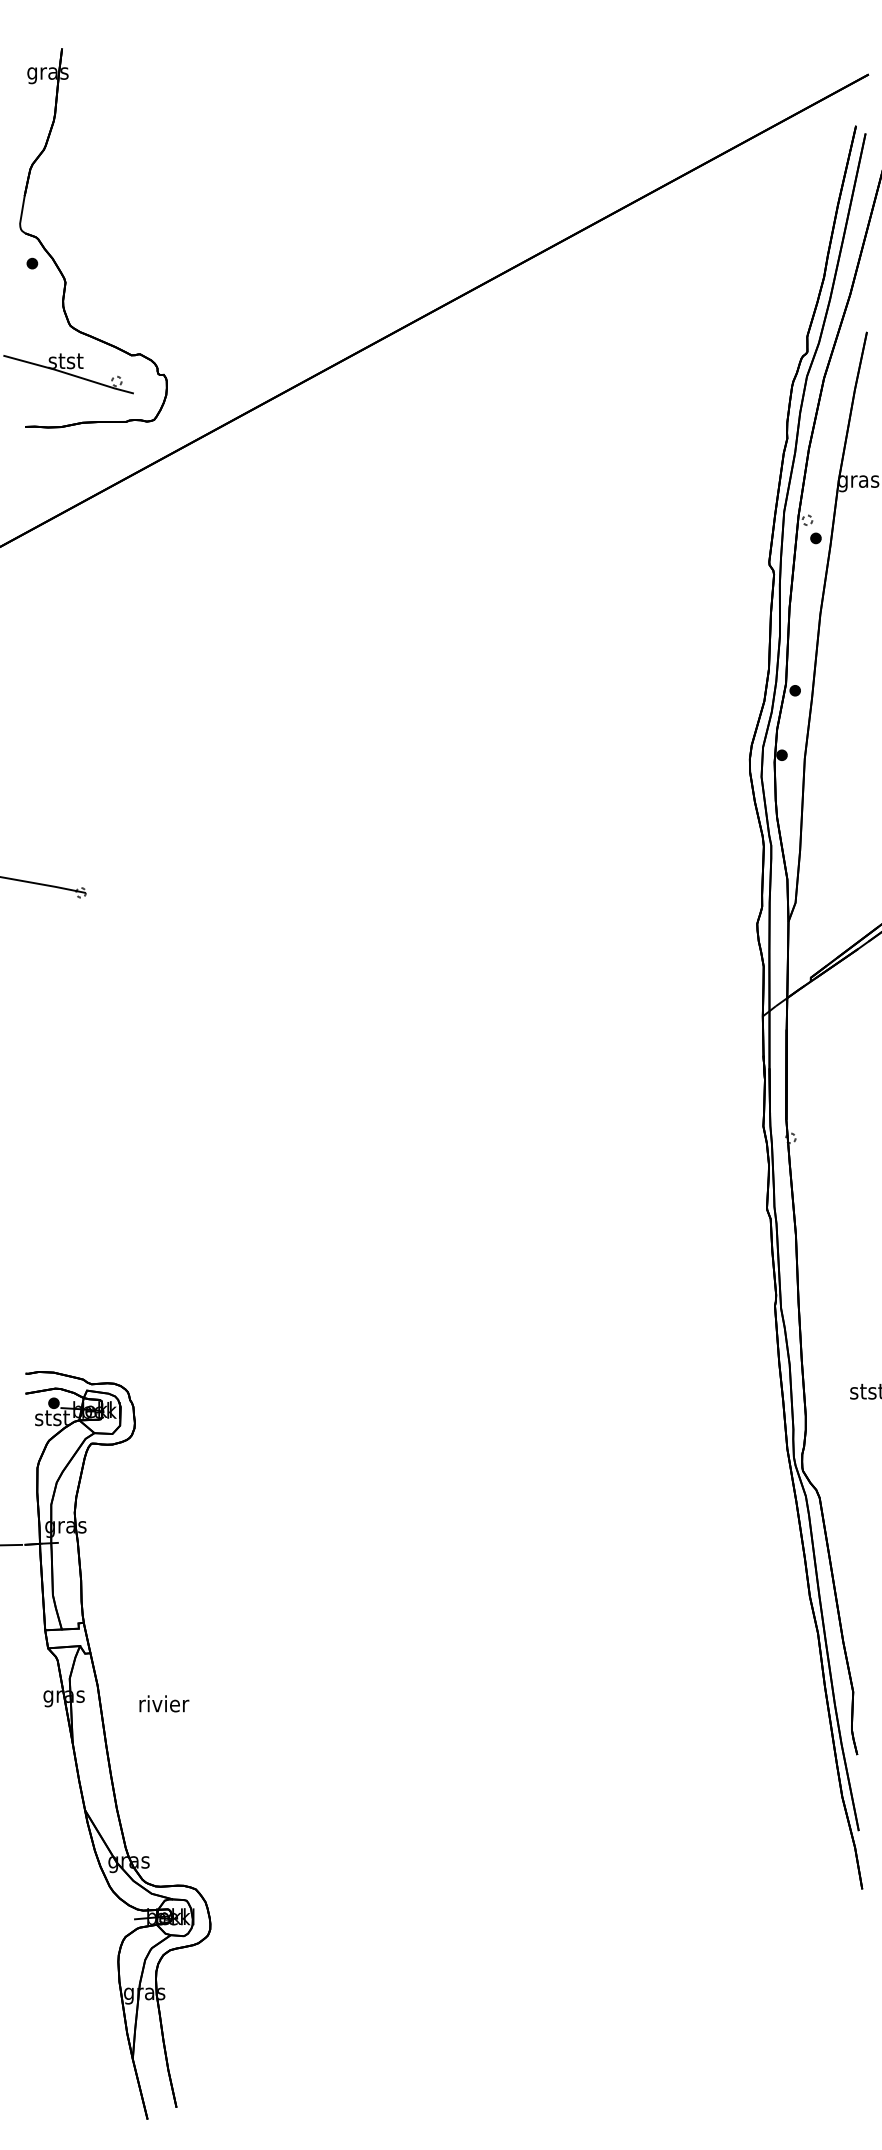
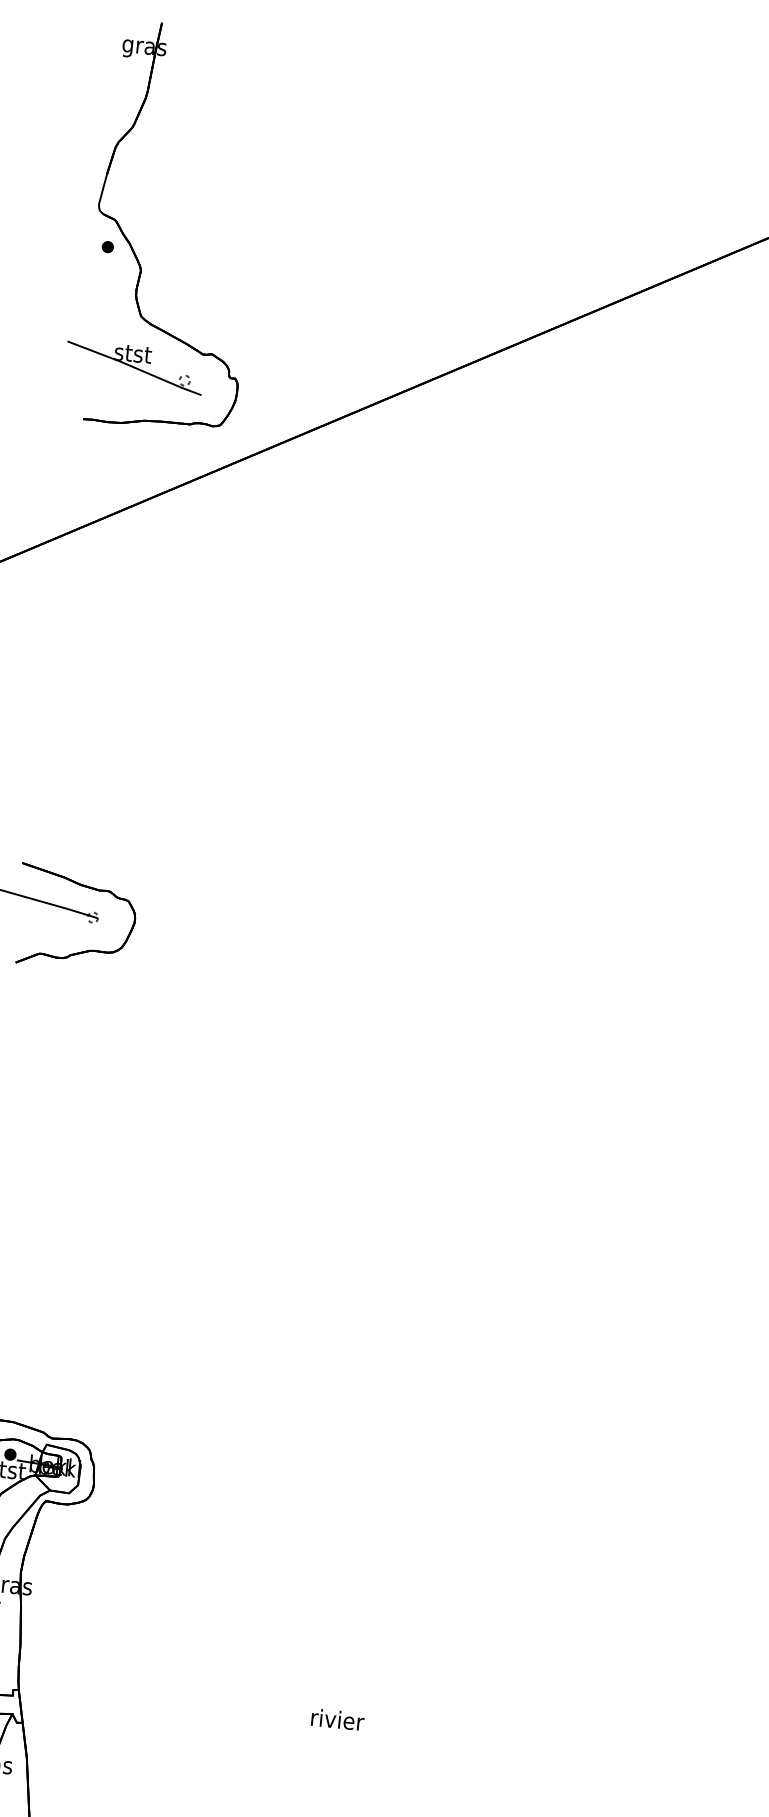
part: (71, 865) -> (85, 887), added
text: (164, 1703) -> (338, 1719), moved

